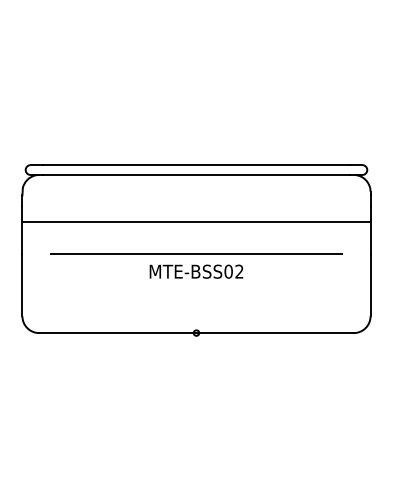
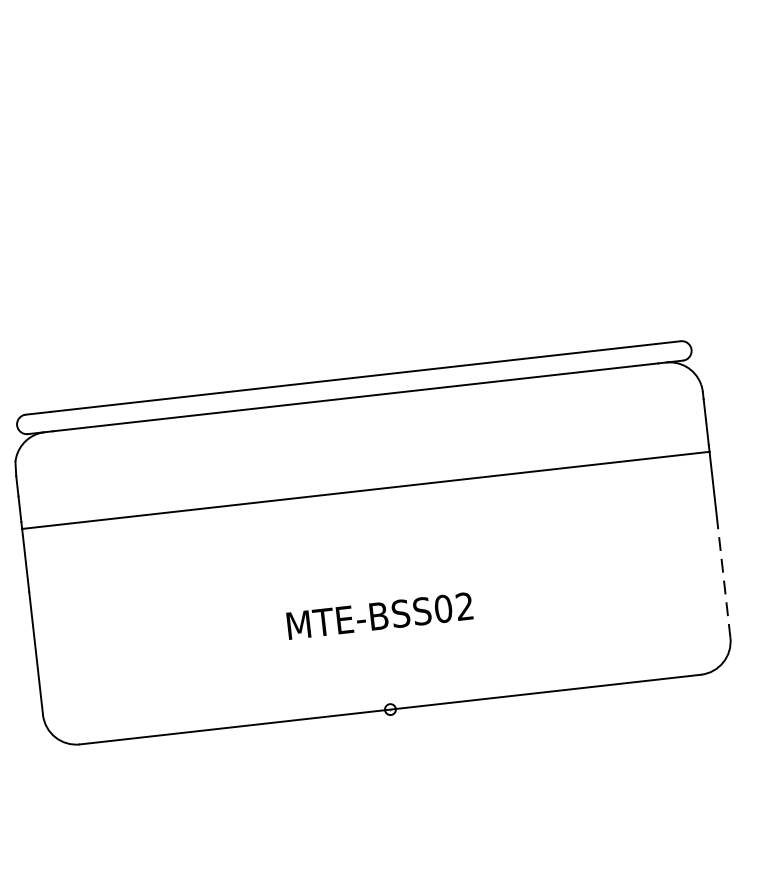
line: (196, 254) -> (373, 554), removed
text: (196, 271) -> (379, 615), moved
line: (370, 284) -> (723, 575), solid -> dashed

